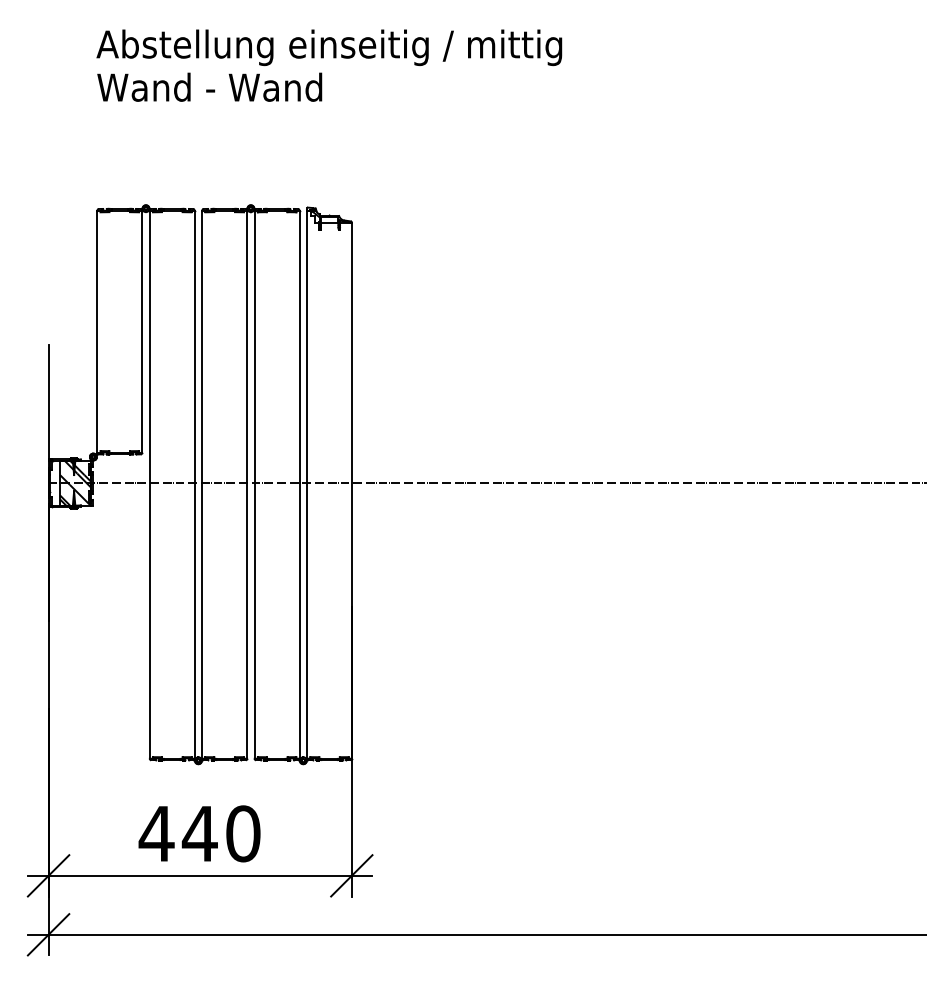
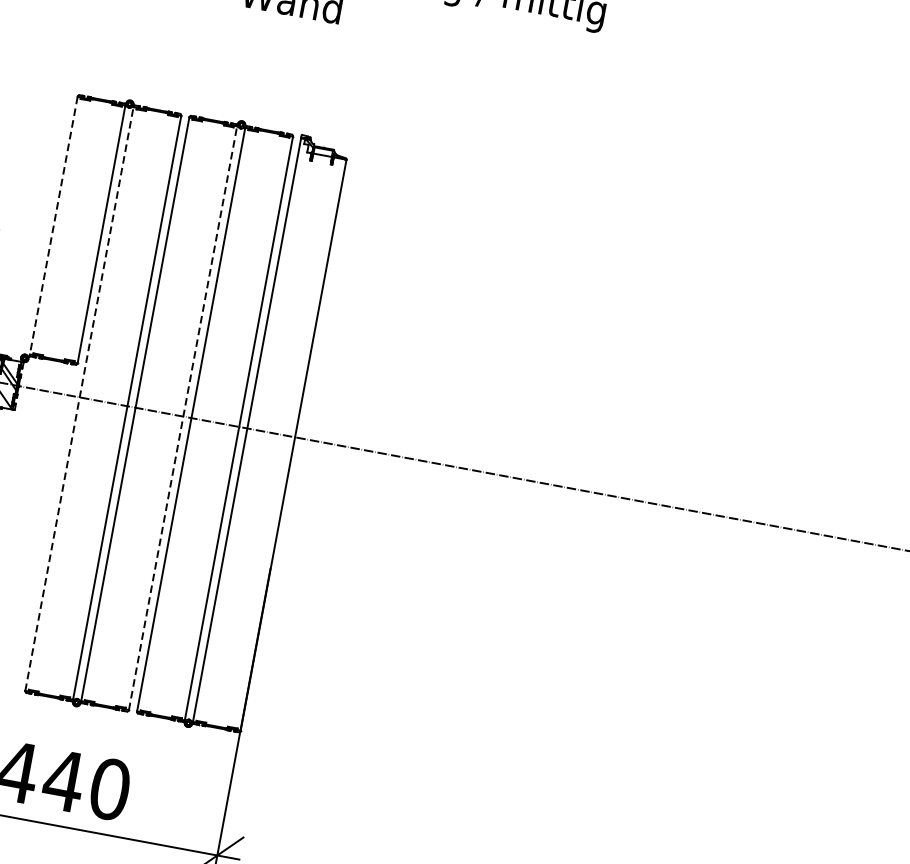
line: (97, 332) -> (53, 226), solid -> dashed
line: (149, 484) -> (79, 398), solid -> dashed
line: (247, 484) -> (183, 418), solid -> dashed

